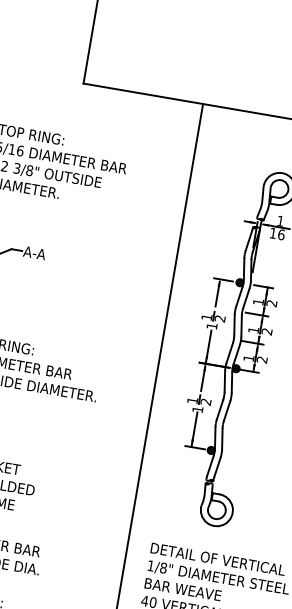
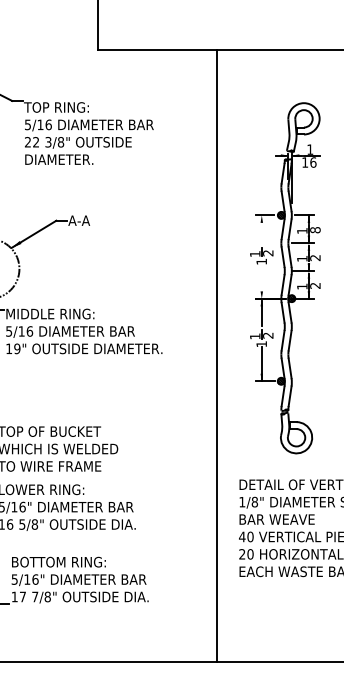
line: (217, 293) -> (261, 229), removed
text: (271, 303) -> (315, 230), 2 -> 8
line: (208, 347) -> (261, 282), removed

